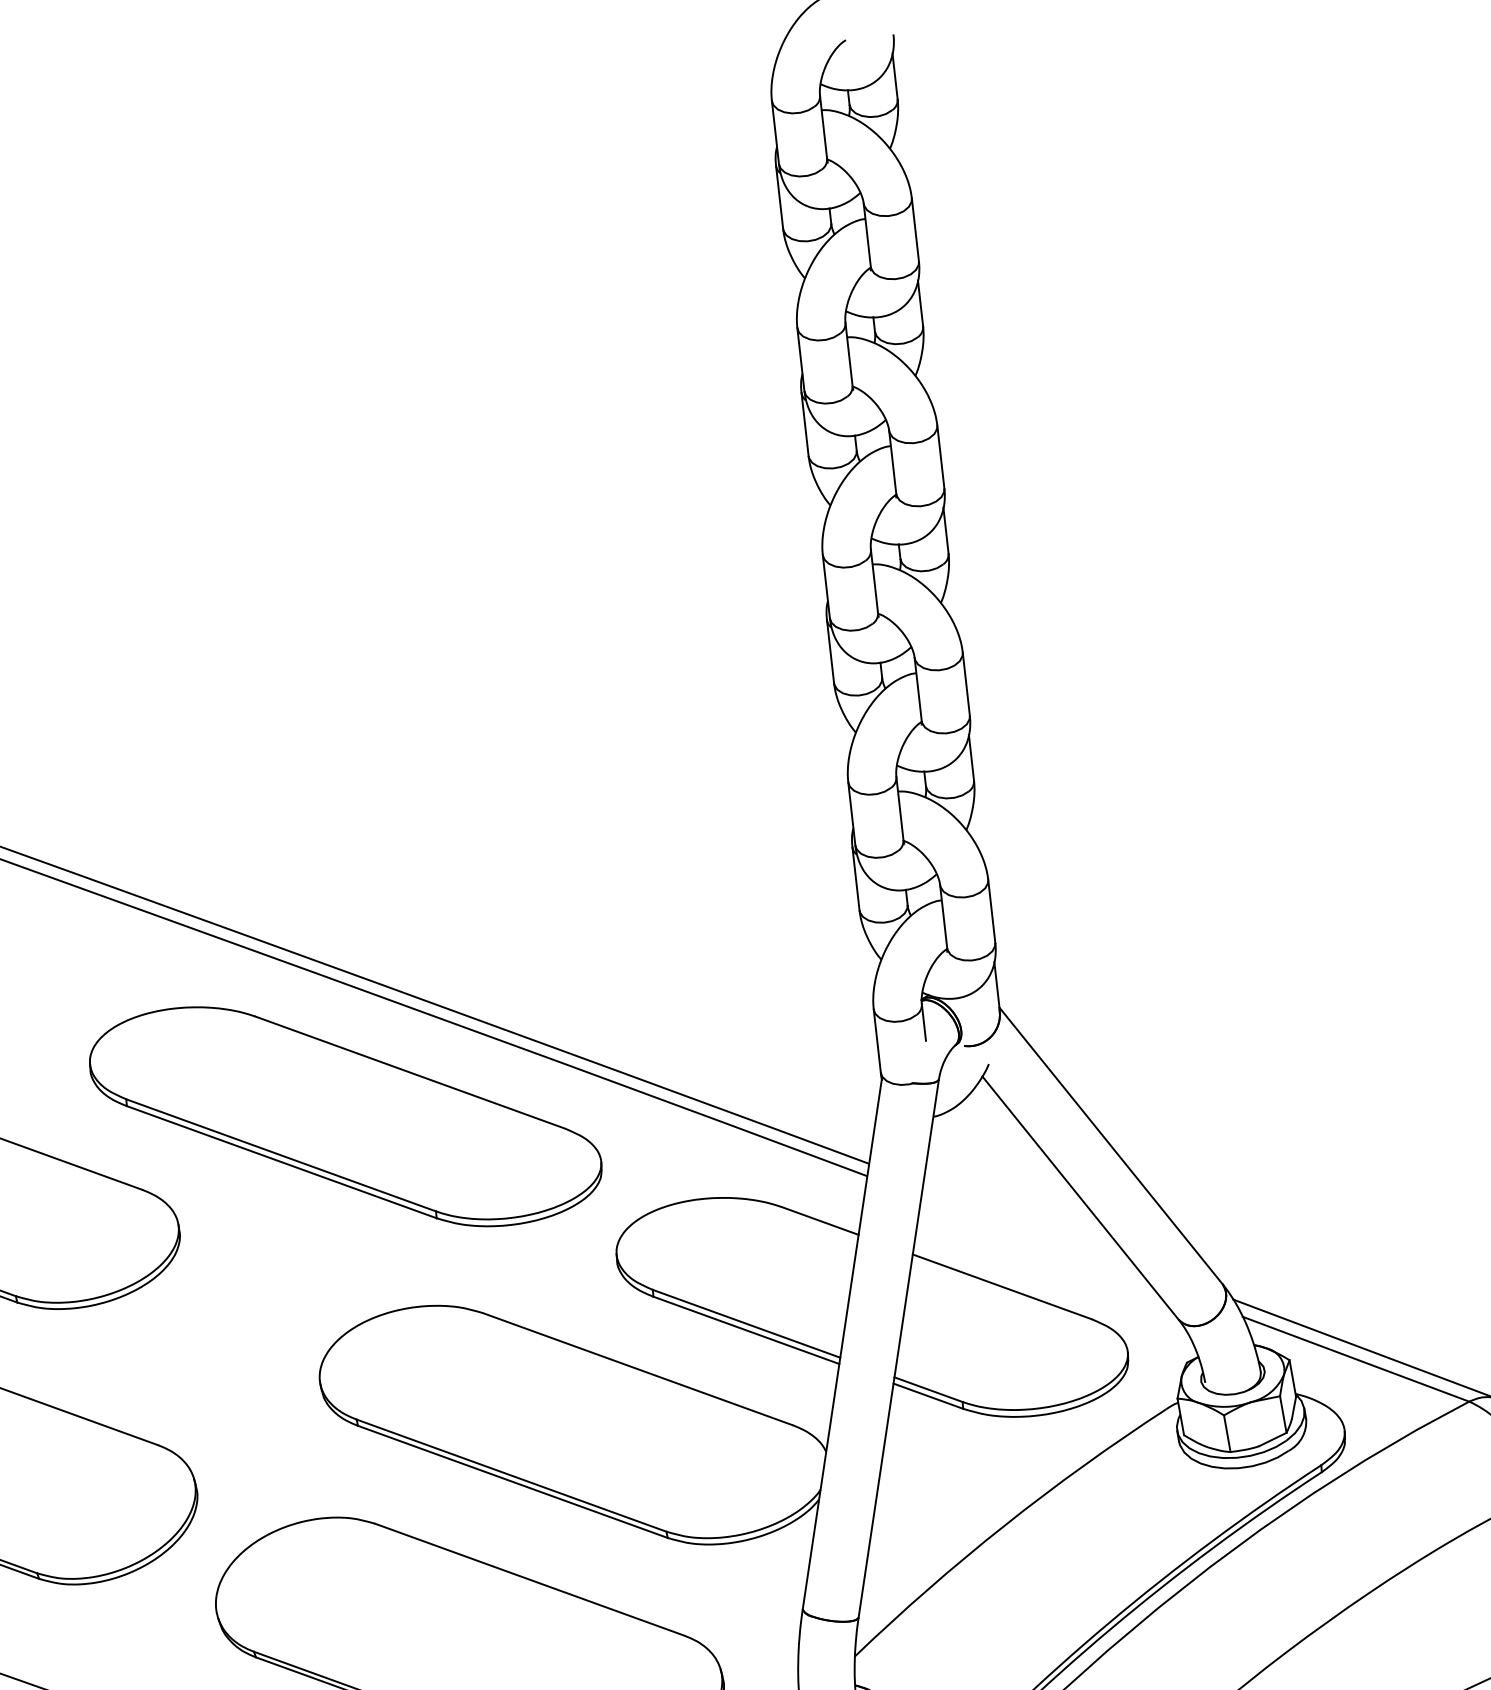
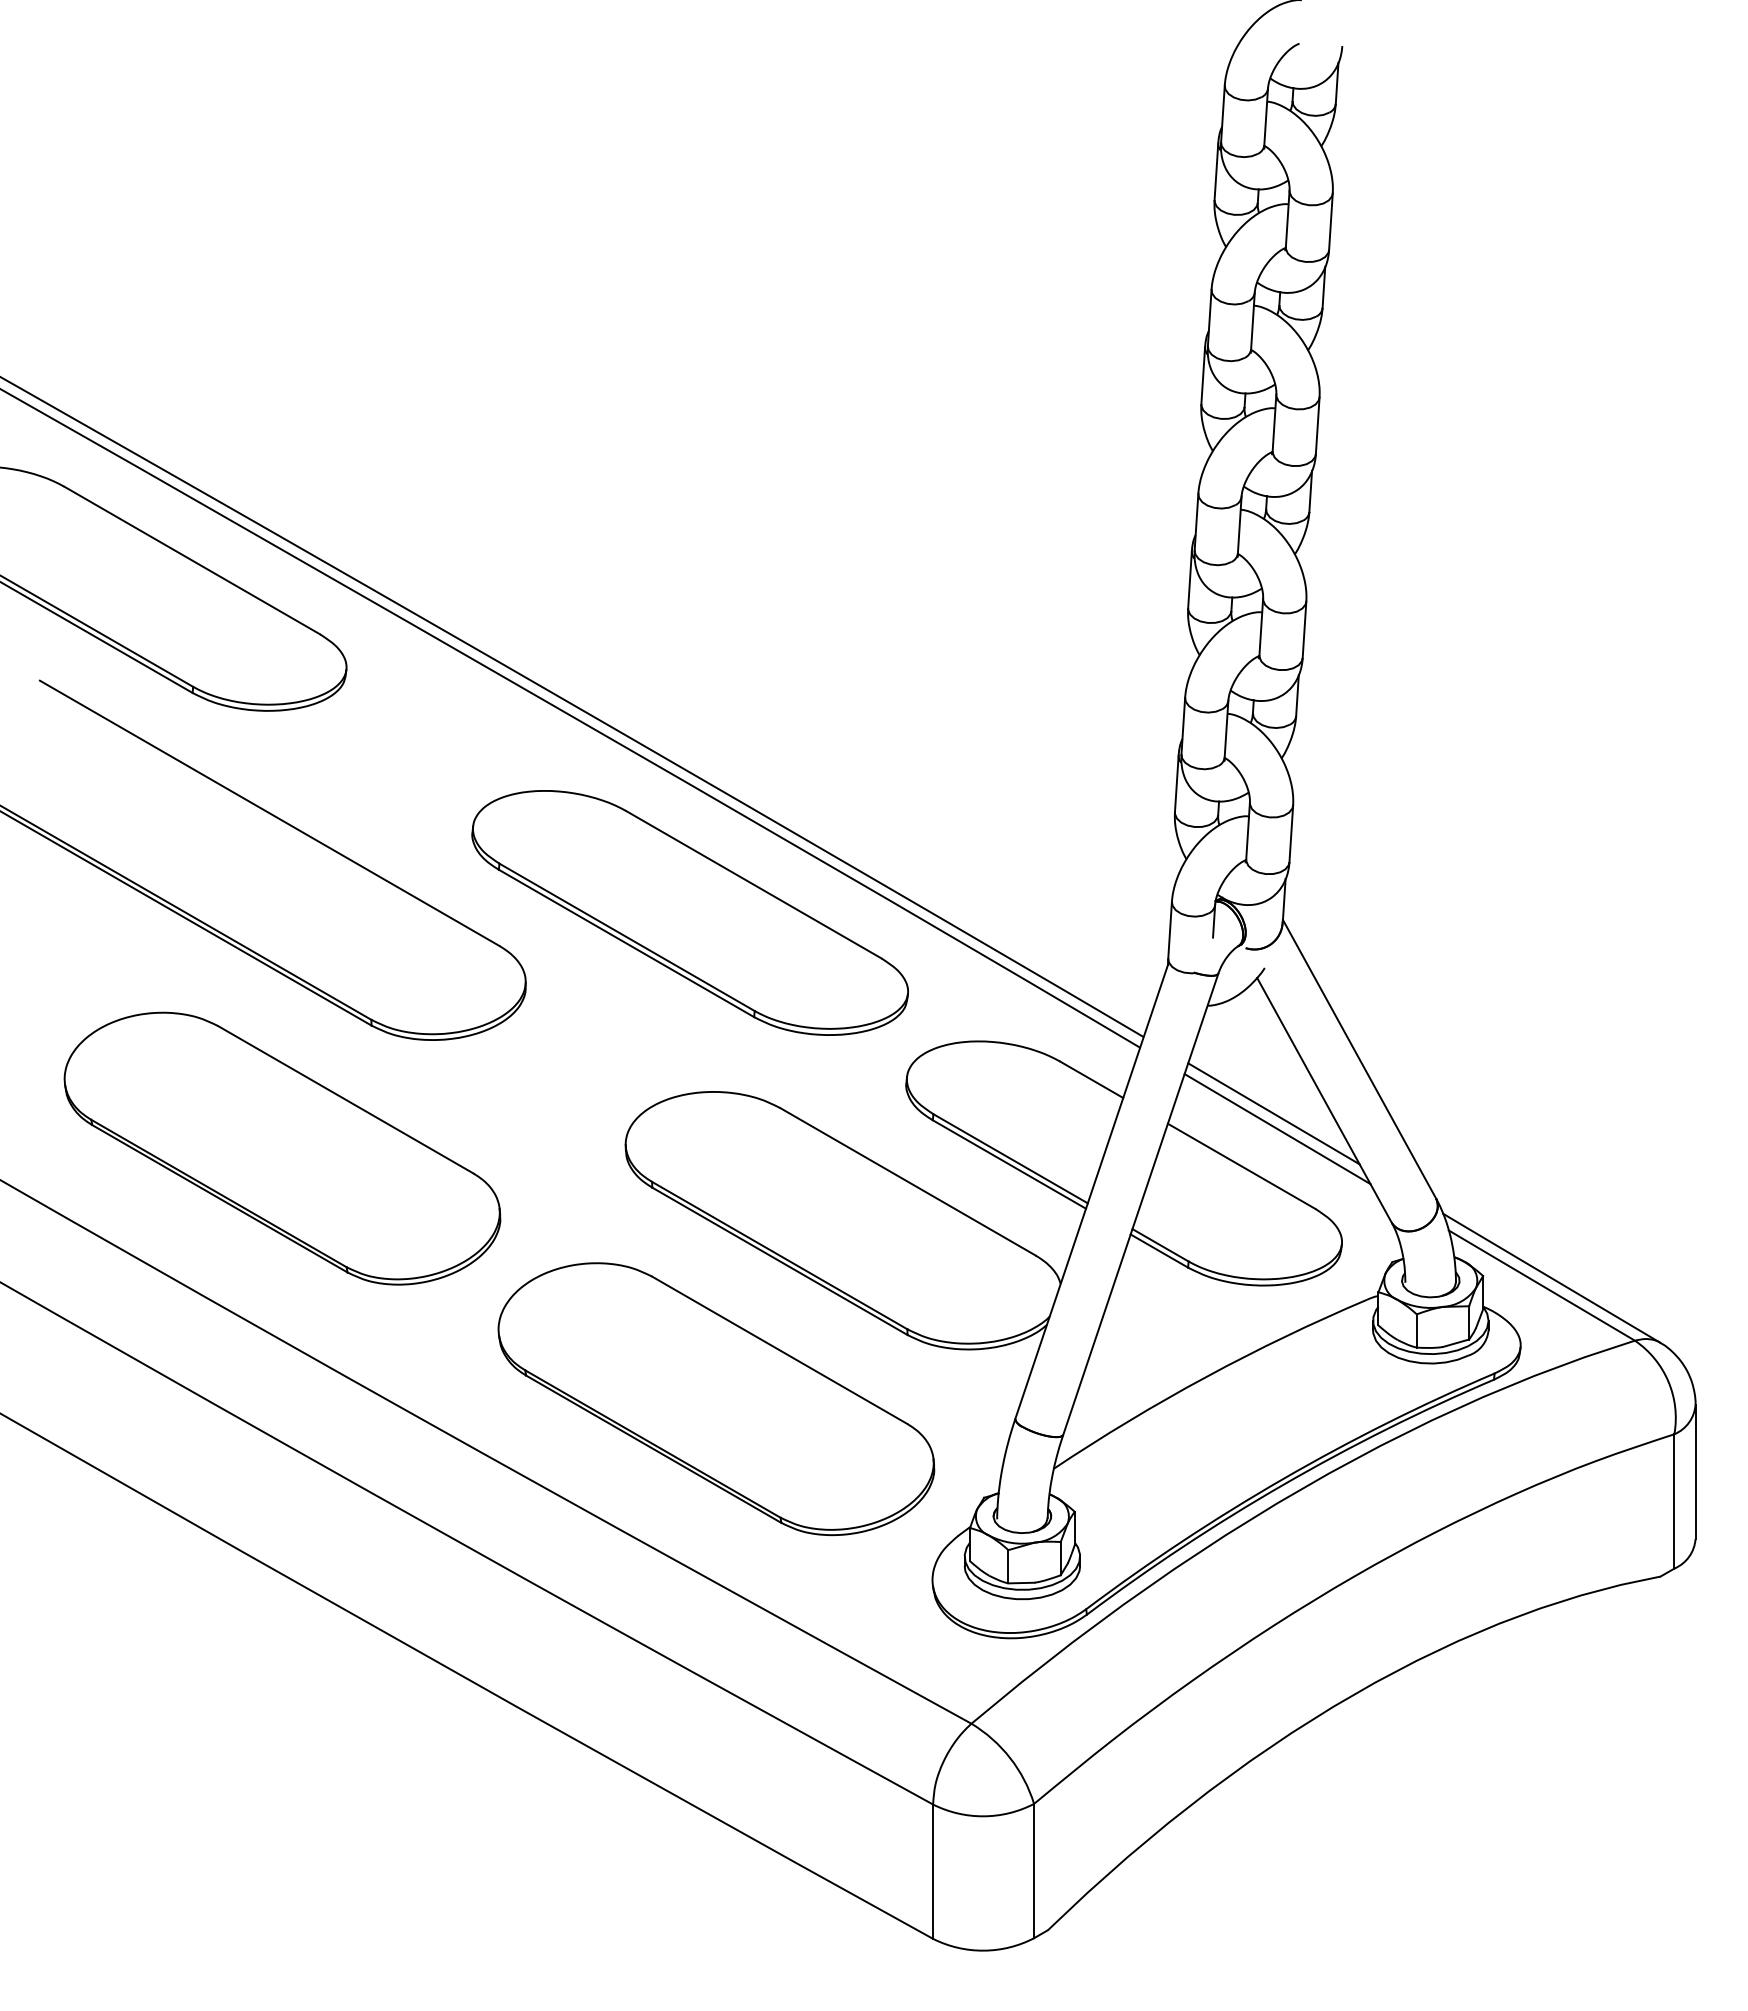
line: (1026, 1222) -> (1273, 1113), added
line: (1034, 1239) -> (1277, 1129), added

